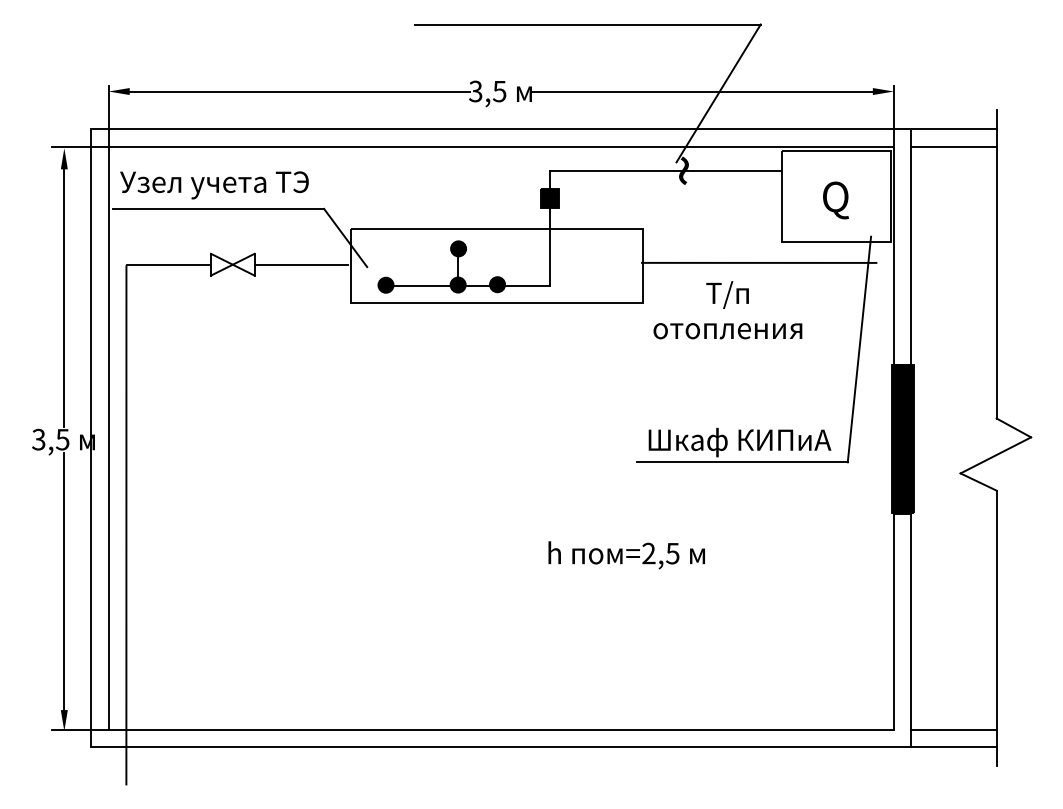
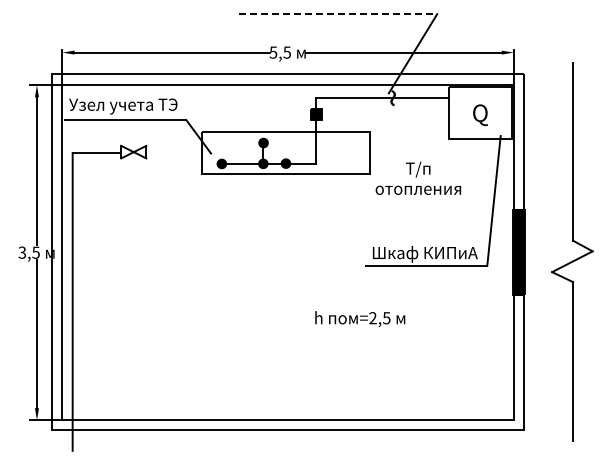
line: (588, 25) -> (338, 14), solid -> dashed
text: (475, 91) -> (273, 52), 3,5 -> 5,5
line: (954, 129) -> (548, 74), removed
line: (954, 147) -> (548, 84), removed
line: (759, 263) -> (436, 151), removed
line: (301, 265) -> (173, 152), removed
line: (954, 729) -> (548, 419), removed
line: (954, 747) -> (548, 429), removed

